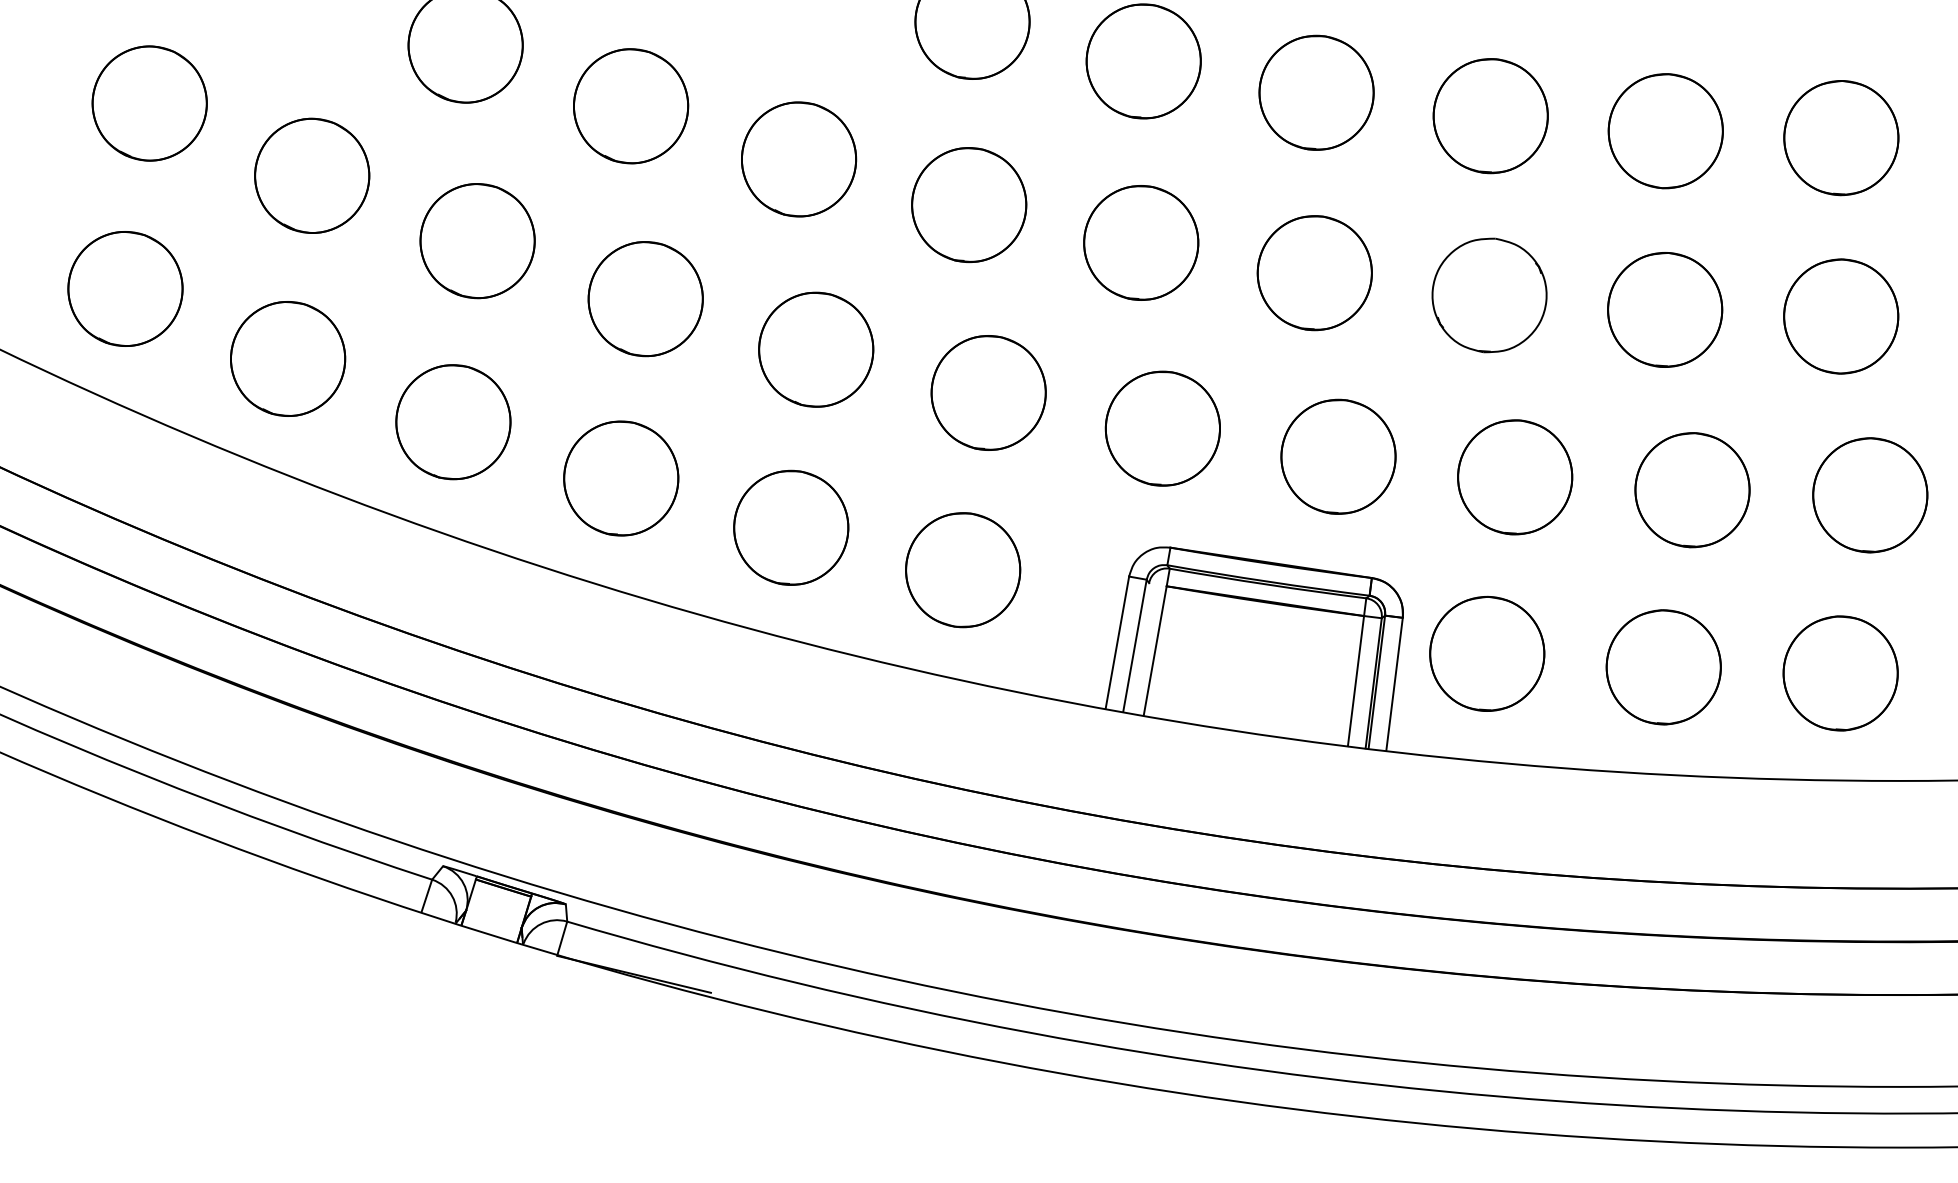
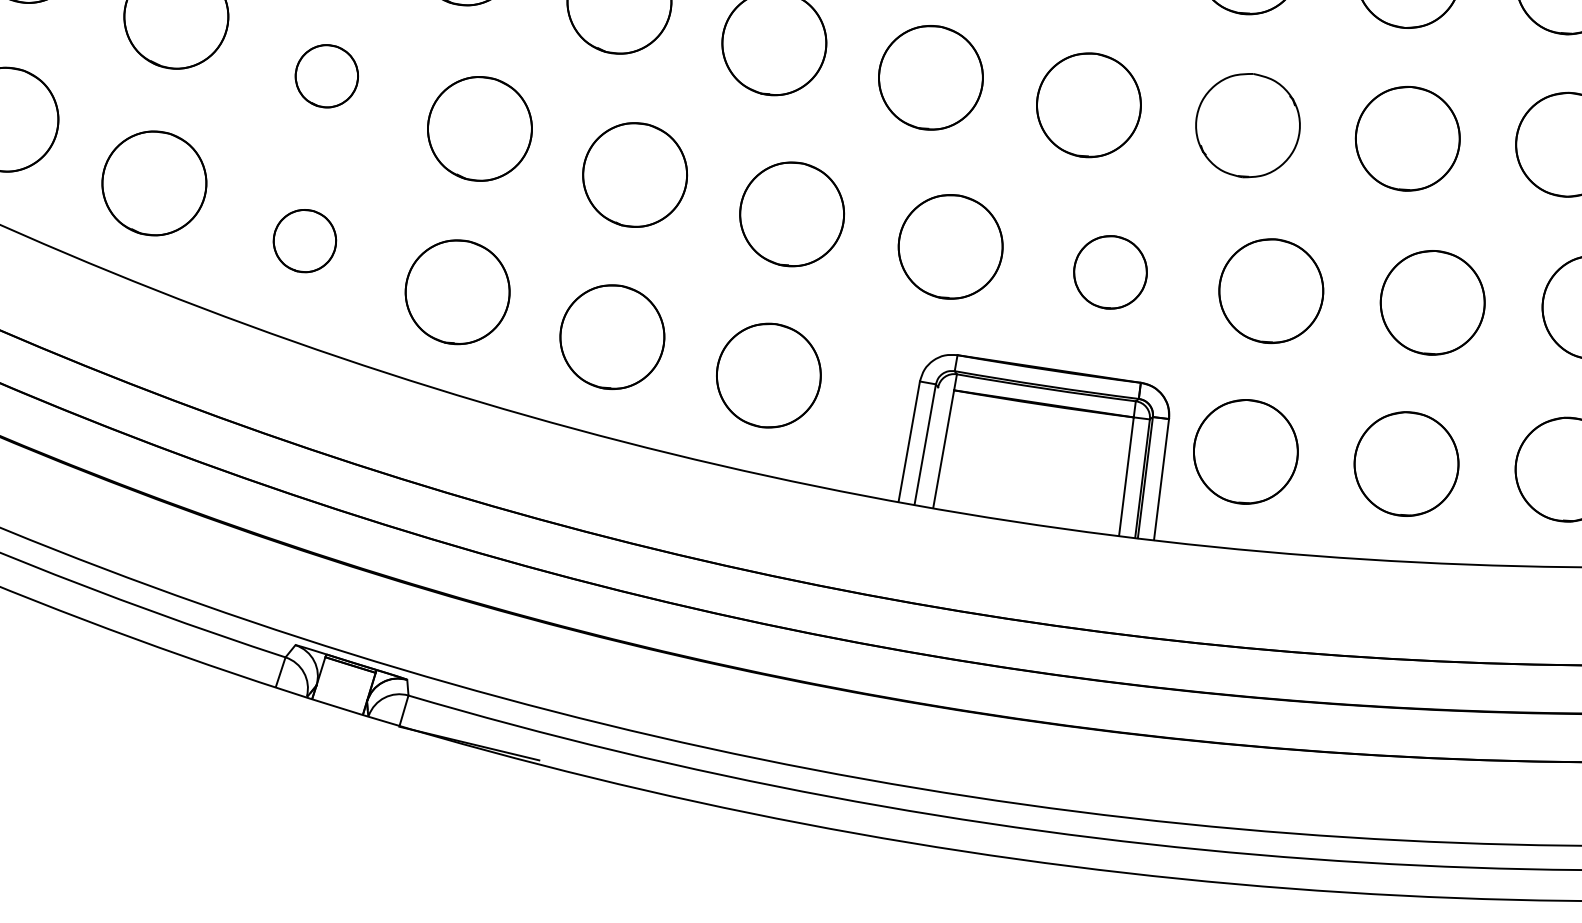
circle: (477, 241) -> (326, 76), size x0.6
circle: (453, 422) -> (304, 241), size x0.6
circle: (1338, 456) -> (1110, 272), size x0.7

